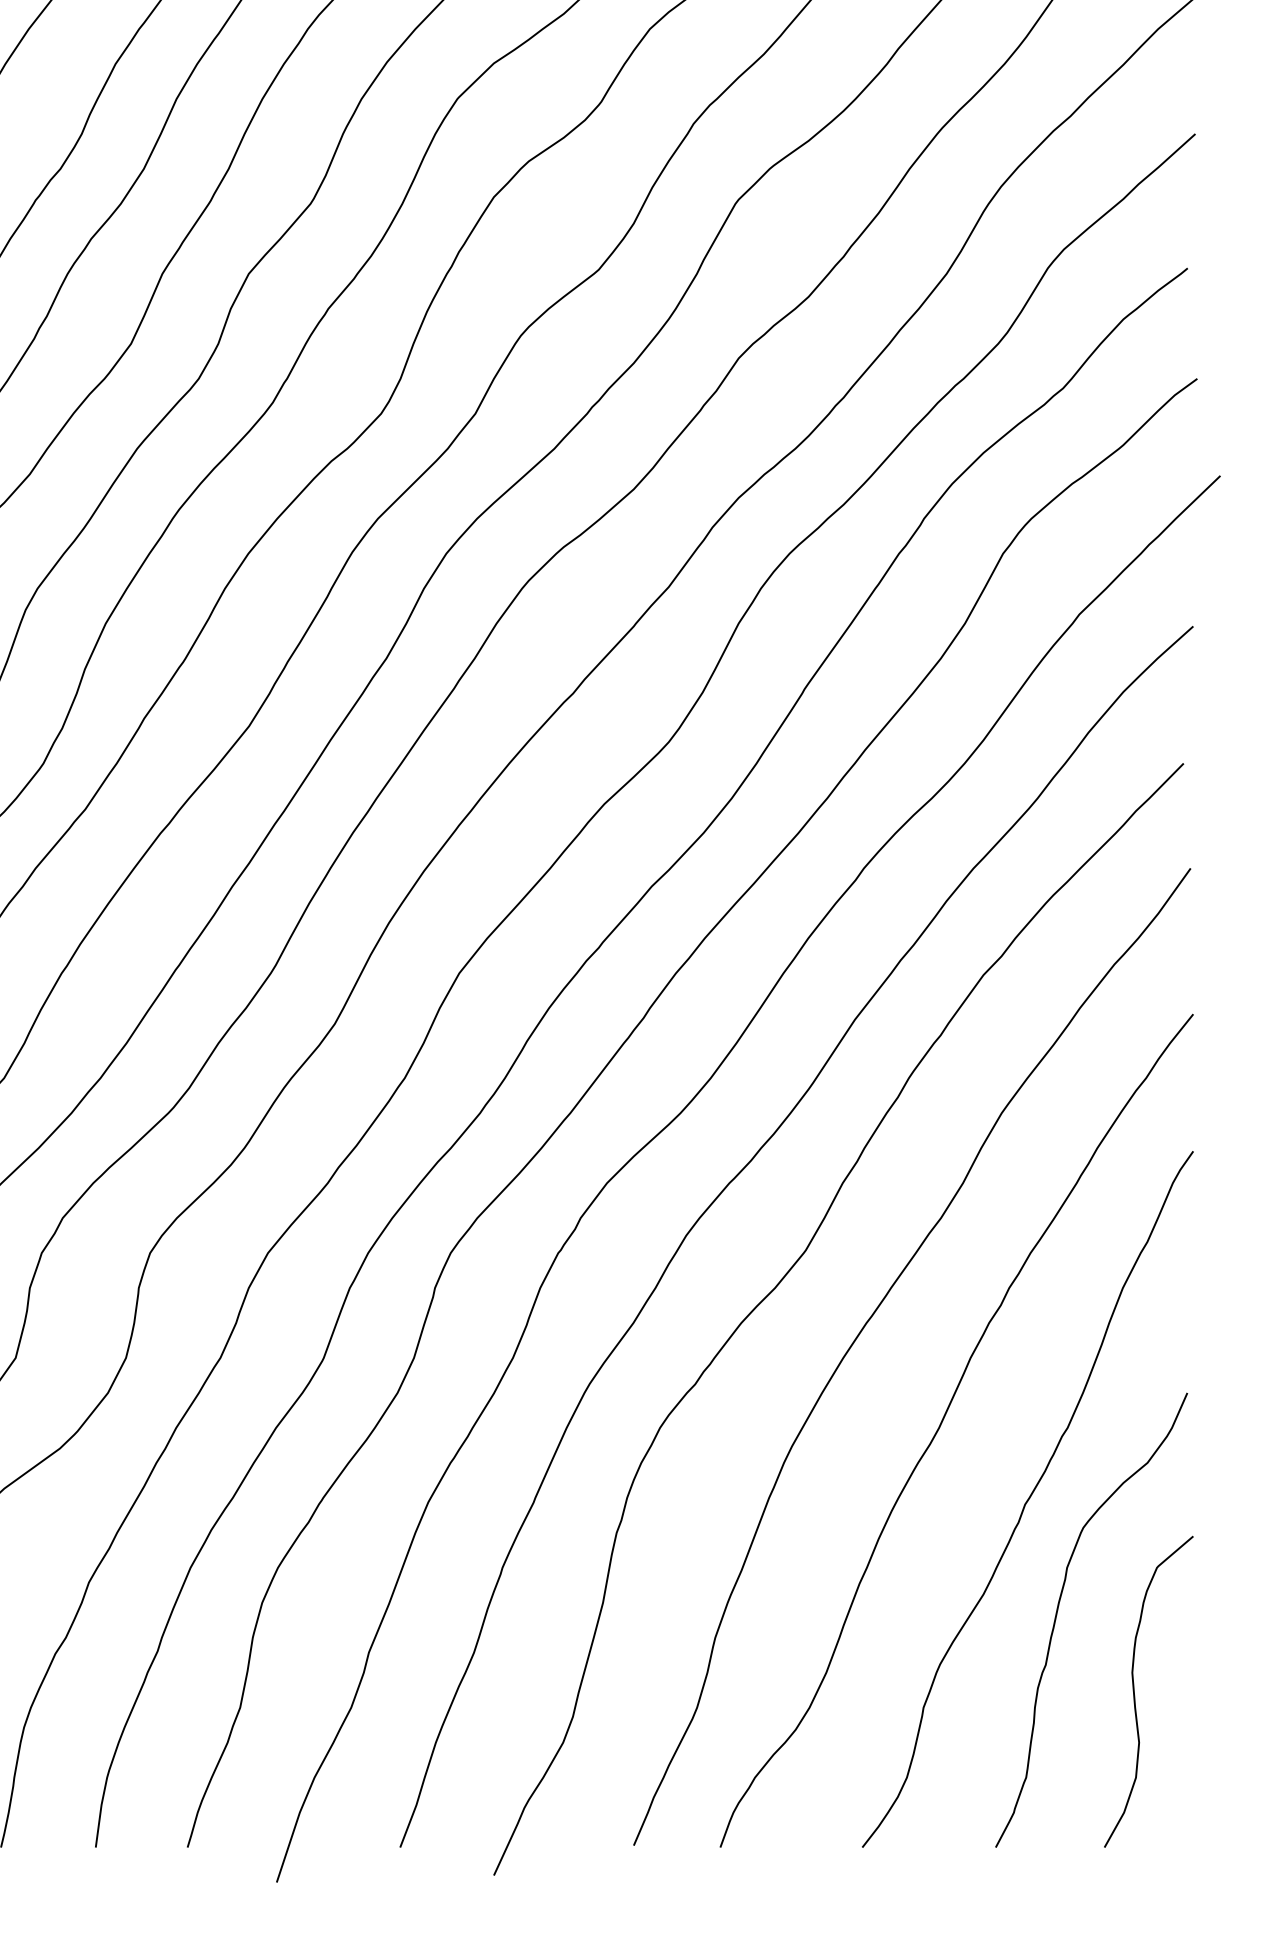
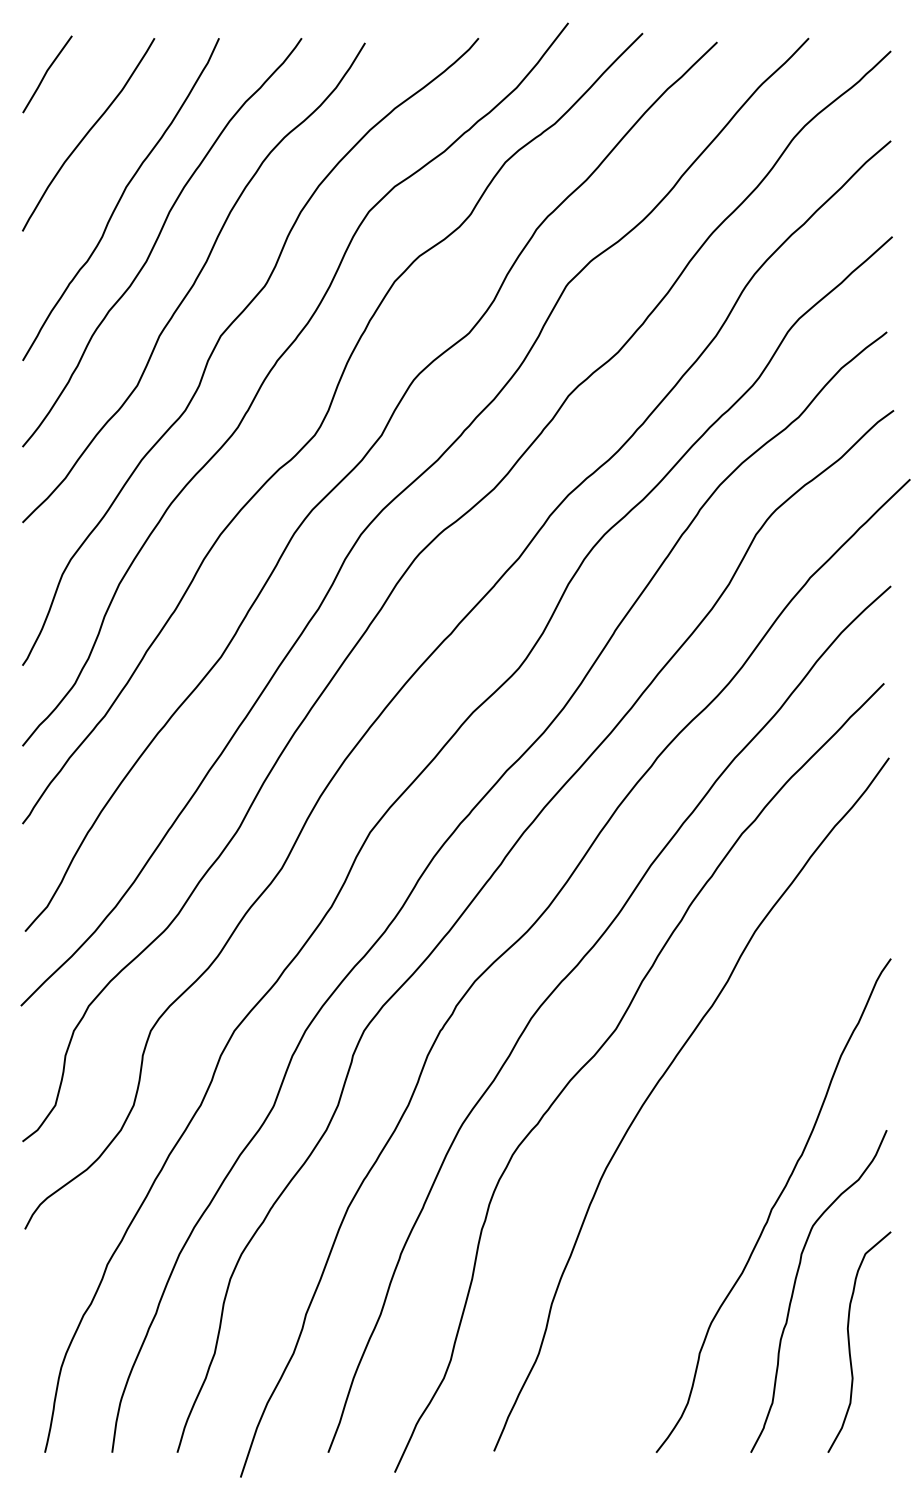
curve: (943, 1423) -> (713, 1151), removed

